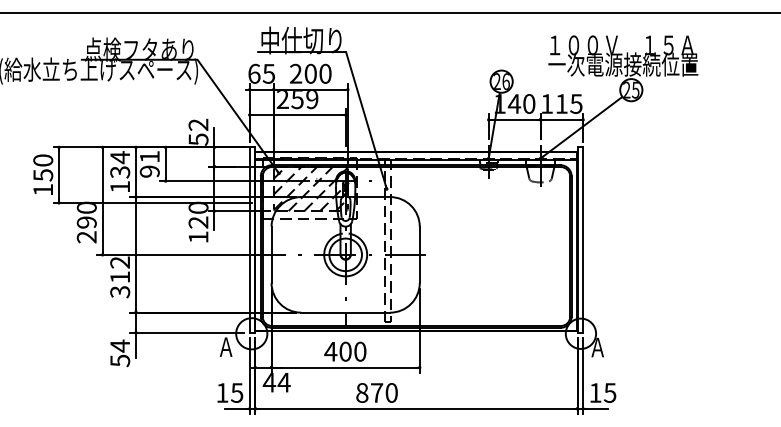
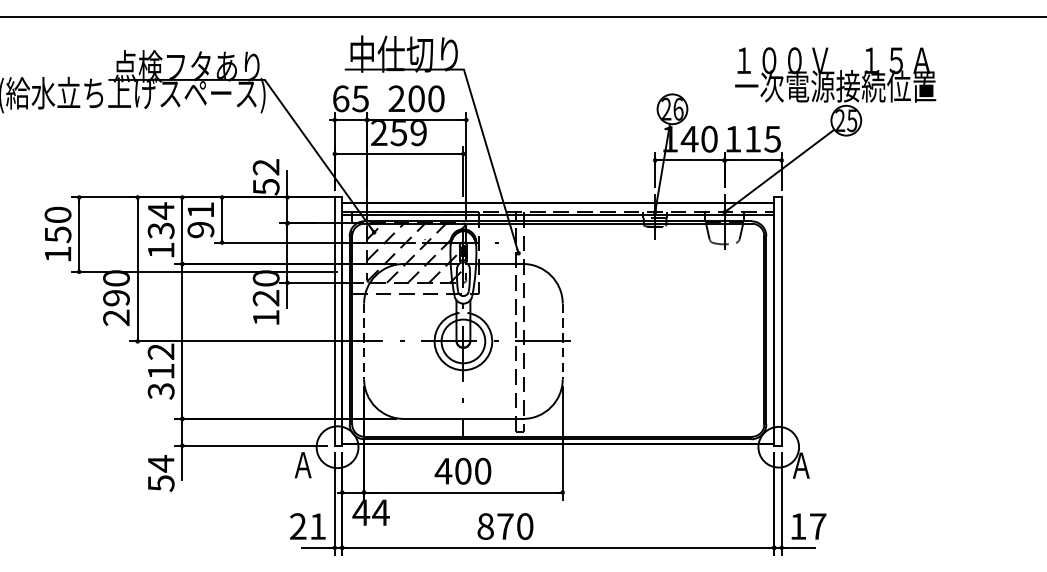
line: (271, 255) -> (363, 342), solid -> dashed
line: (419, 255) -> (562, 342), solid -> dashed
text: (229, 392) -> (307, 525), 15 -> 21
text: (610, 392) -> (818, 525), 15 -> 17

